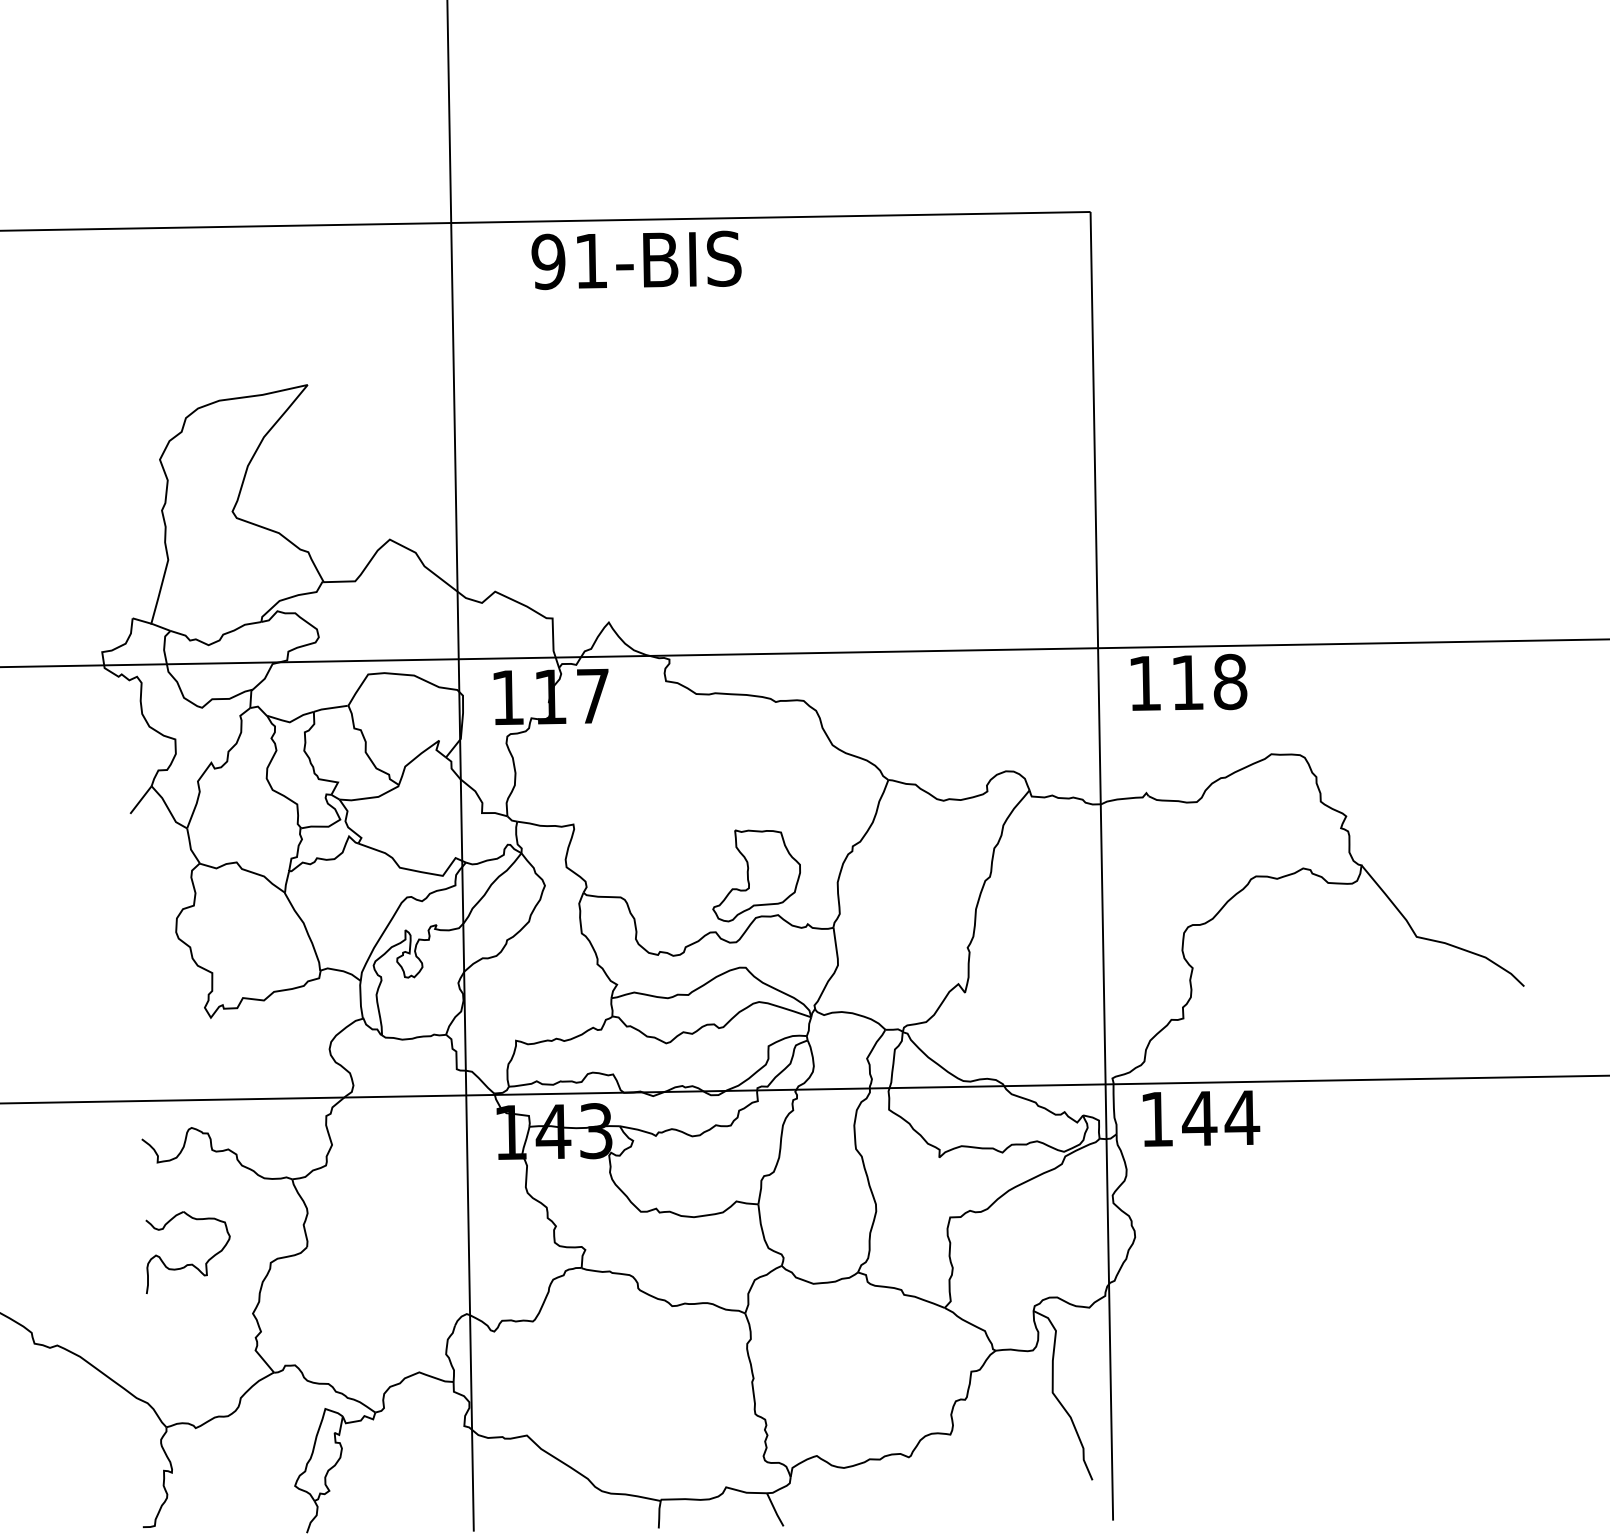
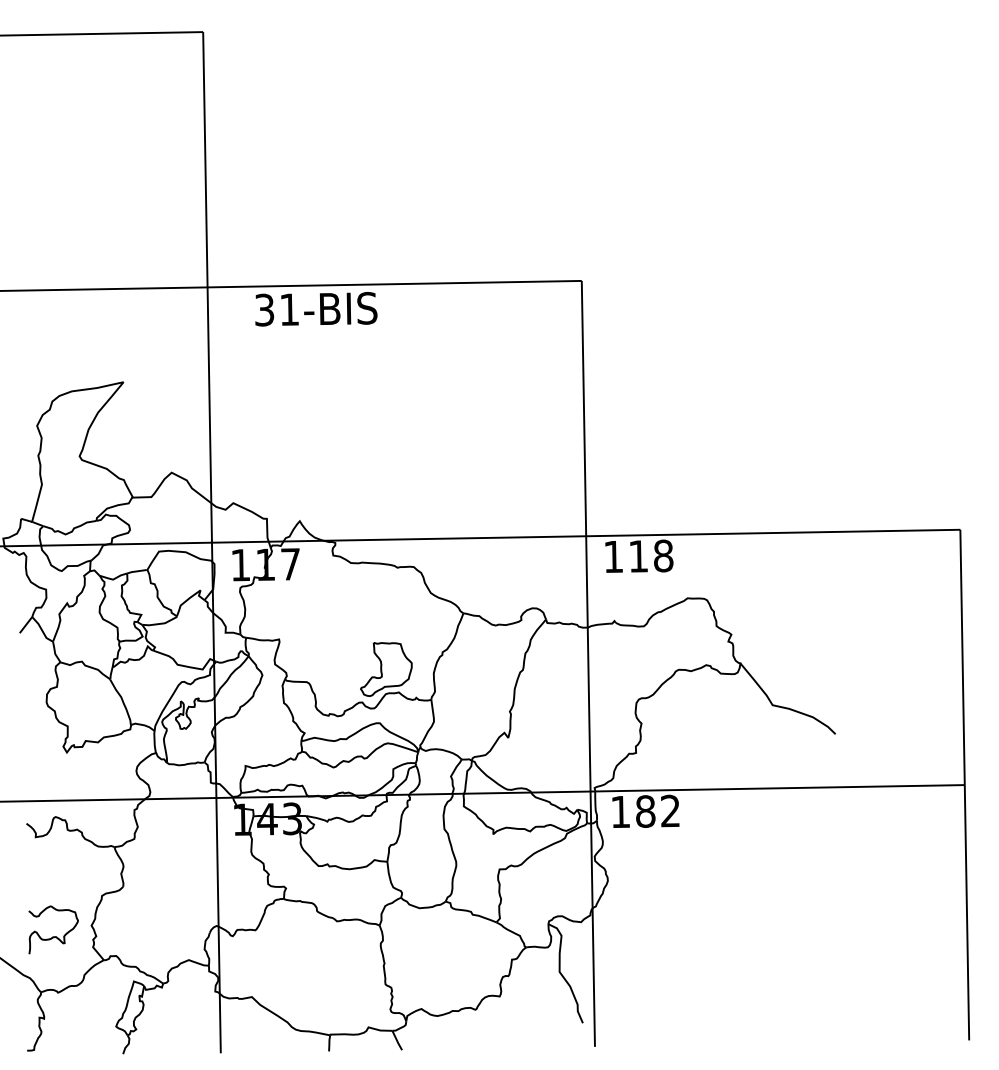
text: (548, 260) -> (264, 309), 91-BIS -> 31-BIS
text: (1221, 1116) -> (658, 810), 144 -> 182
part: (187, 1263) -> (53, 936), moved

